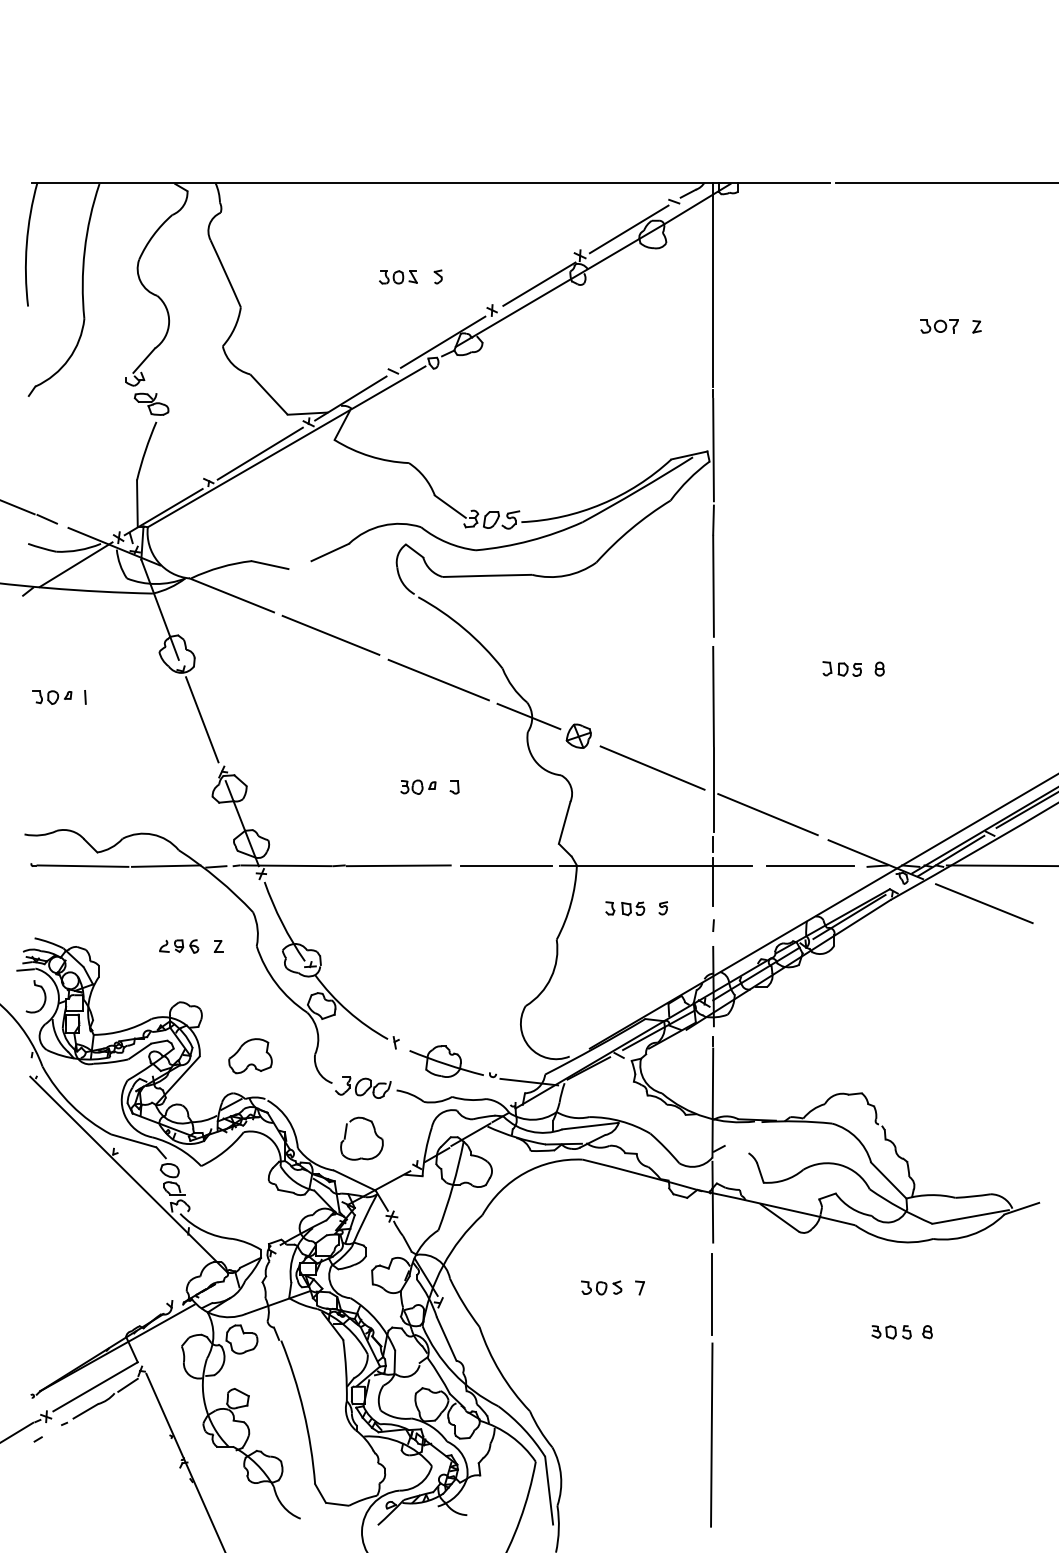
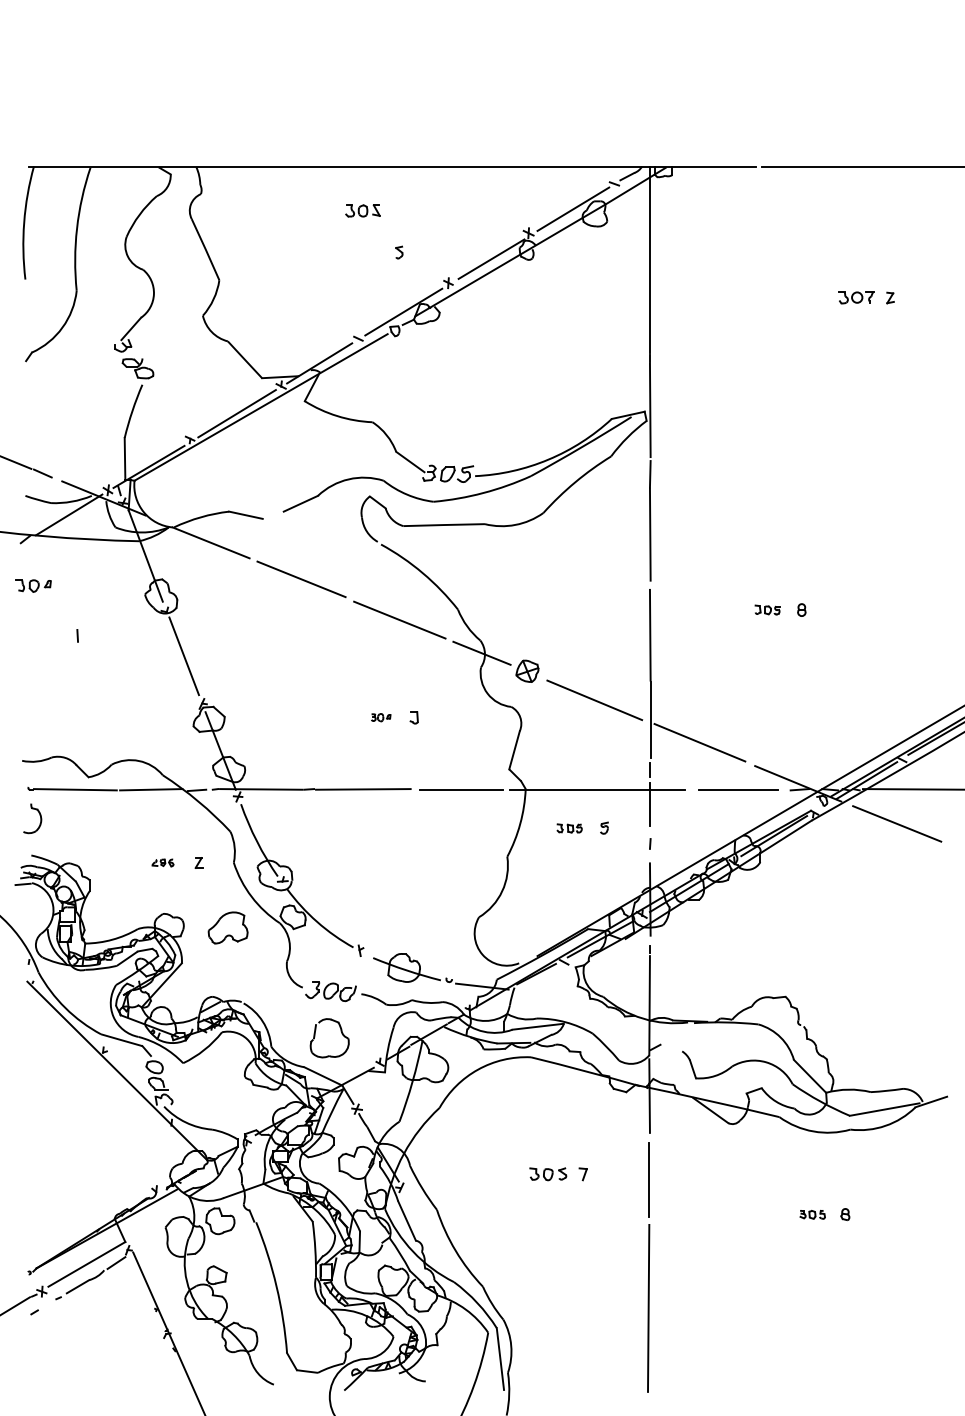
part: (397, 276) -> (362, 210), moved
part: (842, 668) -> (767, 609), size x0.7
part: (52, 696) -> (33, 585), moved
part: (417, 786) -> (380, 717), size x0.6
part: (624, 908) -> (569, 828), size x0.7
part: (178, 945) -> (162, 862), size x0.6
part: (43, 993) -> (39, 815), moved
part: (249, 1055) -> (227, 927), moved
part: (891, 1332) -> (812, 1214), size x0.7

